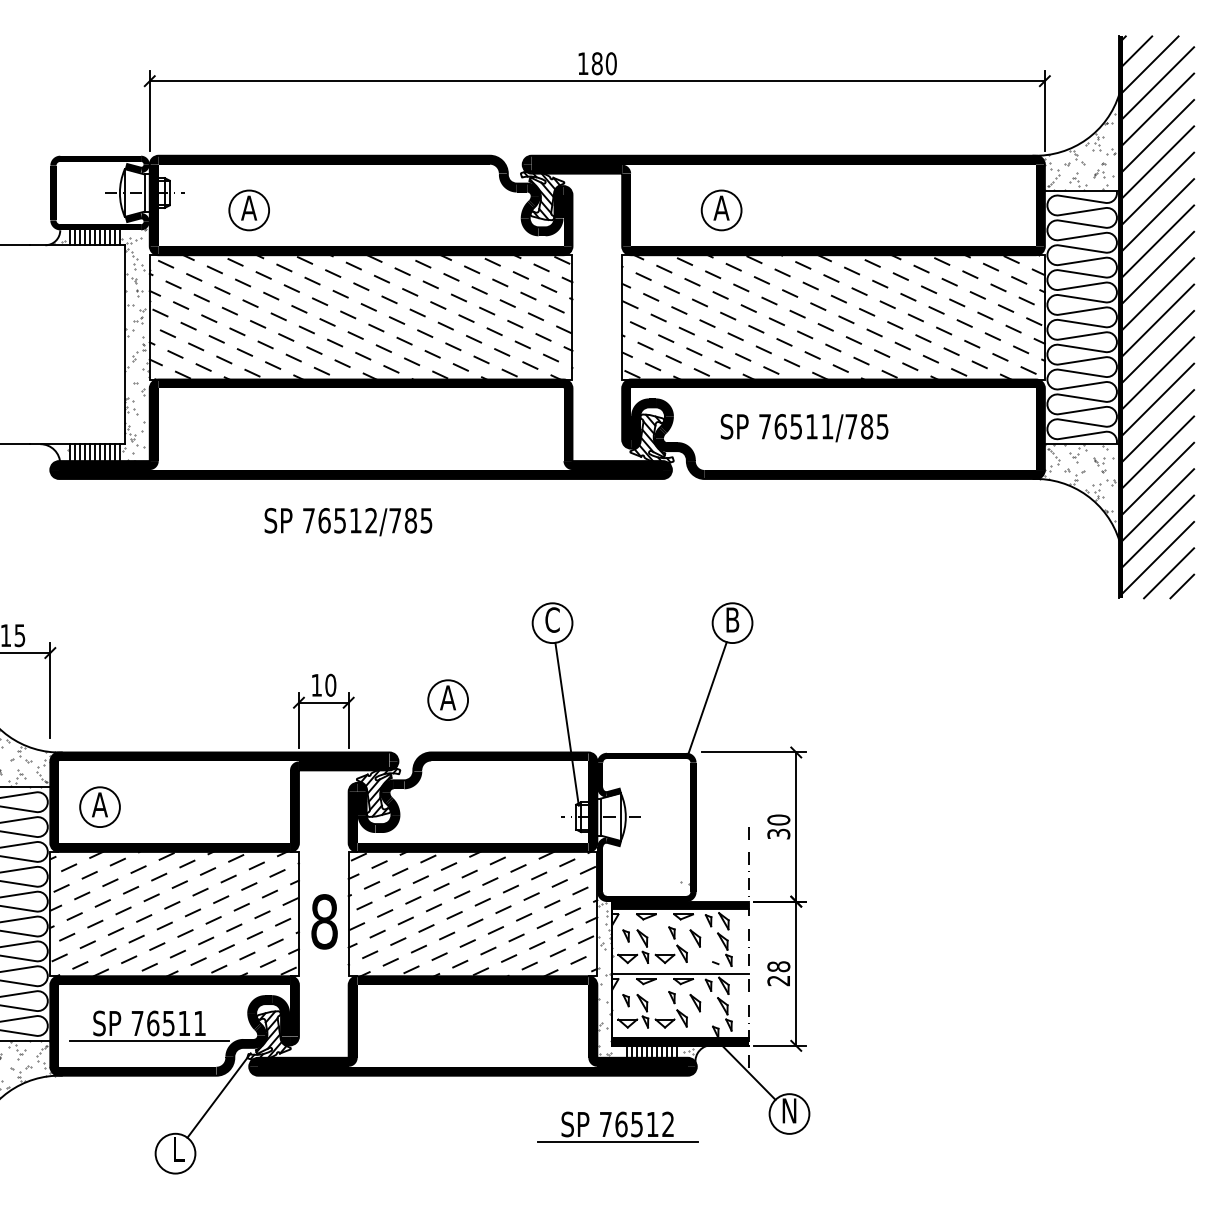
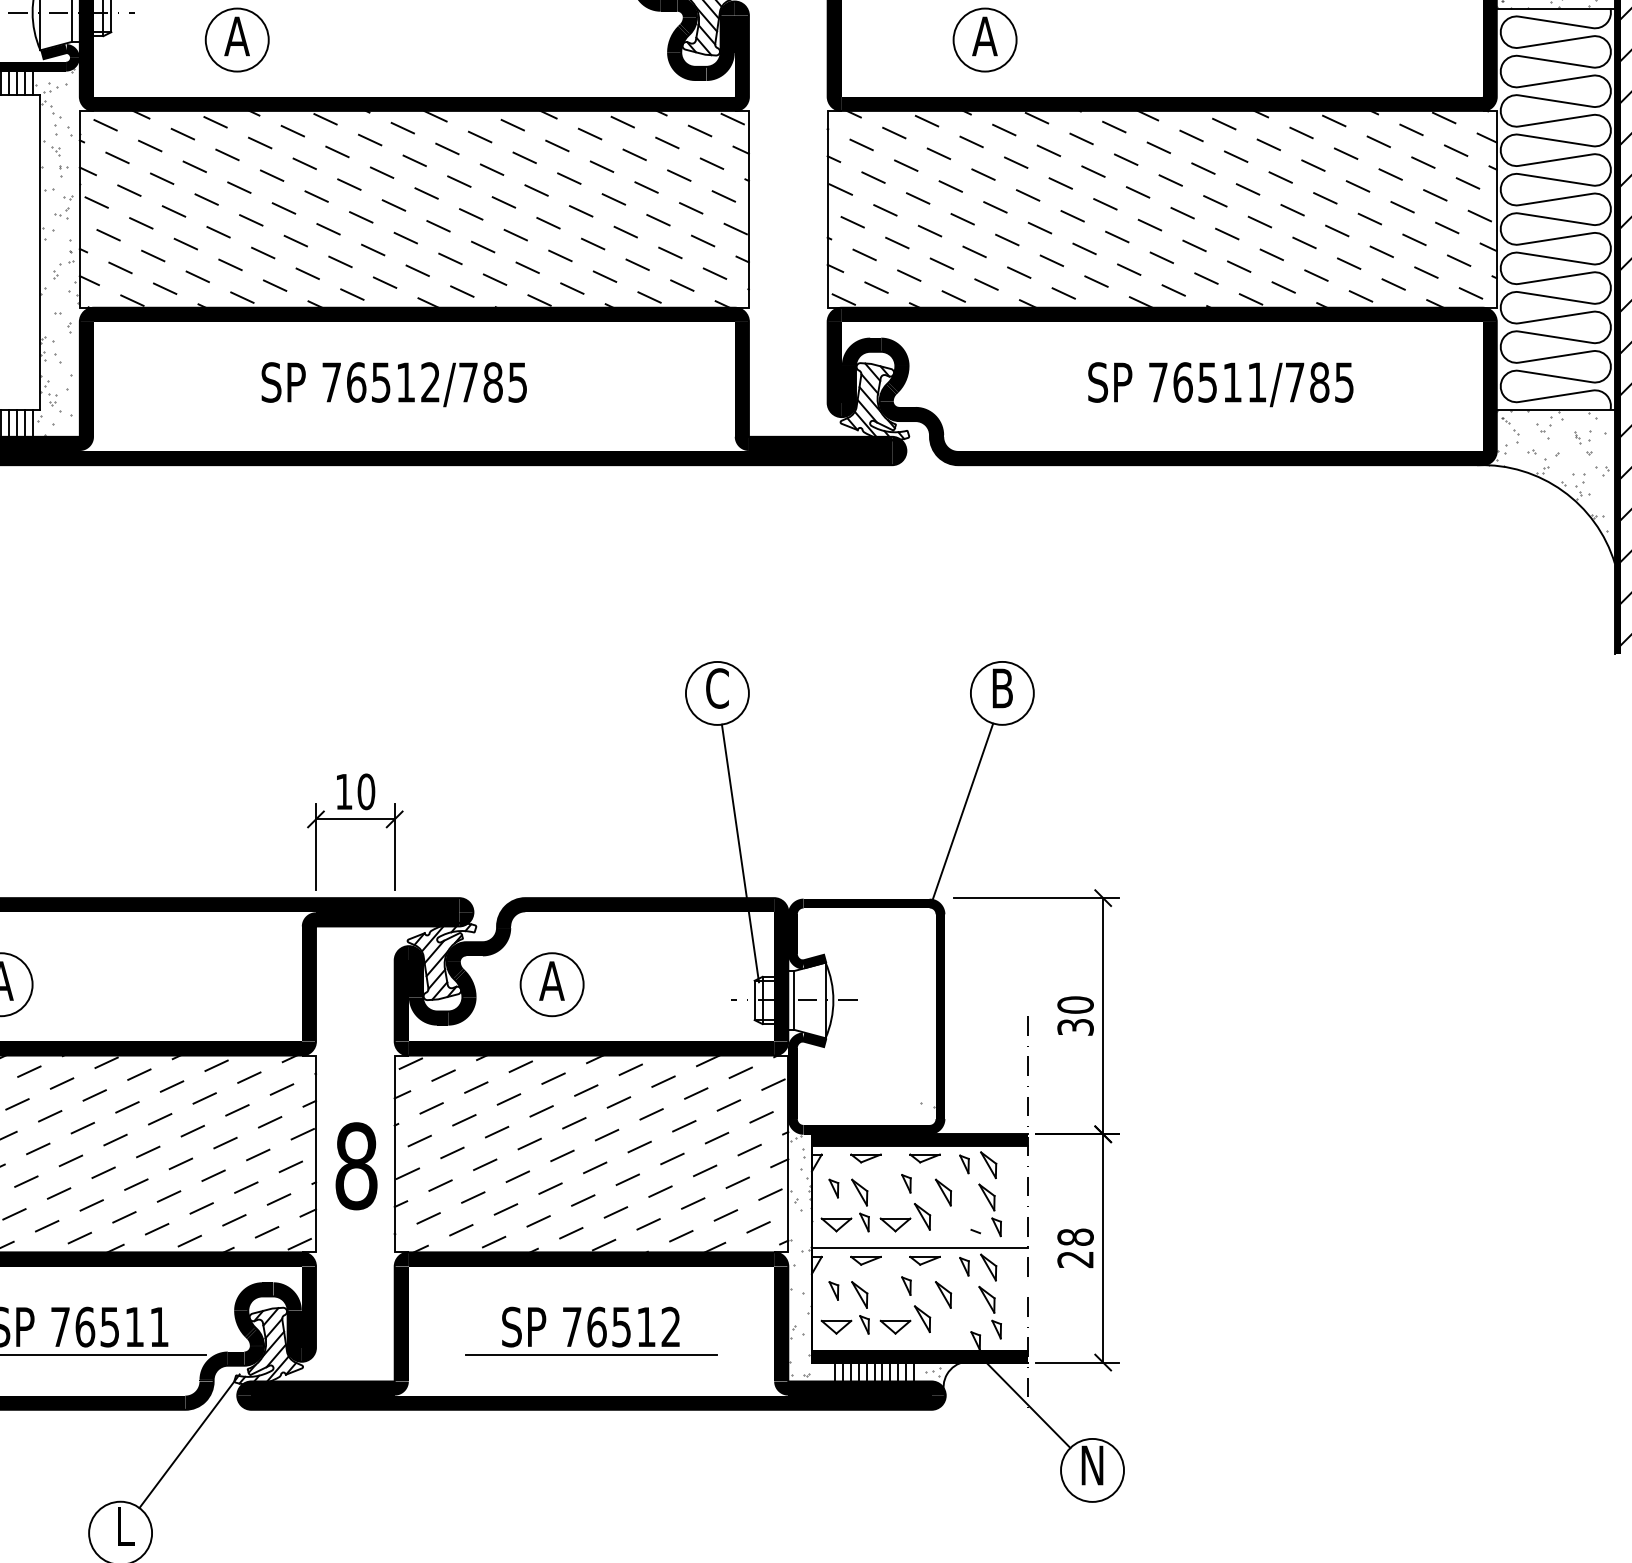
text: (804, 428) -> (1220, 385), moved
text: (348, 522) -> (394, 385), moved
part: (447, 699) -> (551, 983), moved
part: (617, 1126) -> (590, 1330), moved

